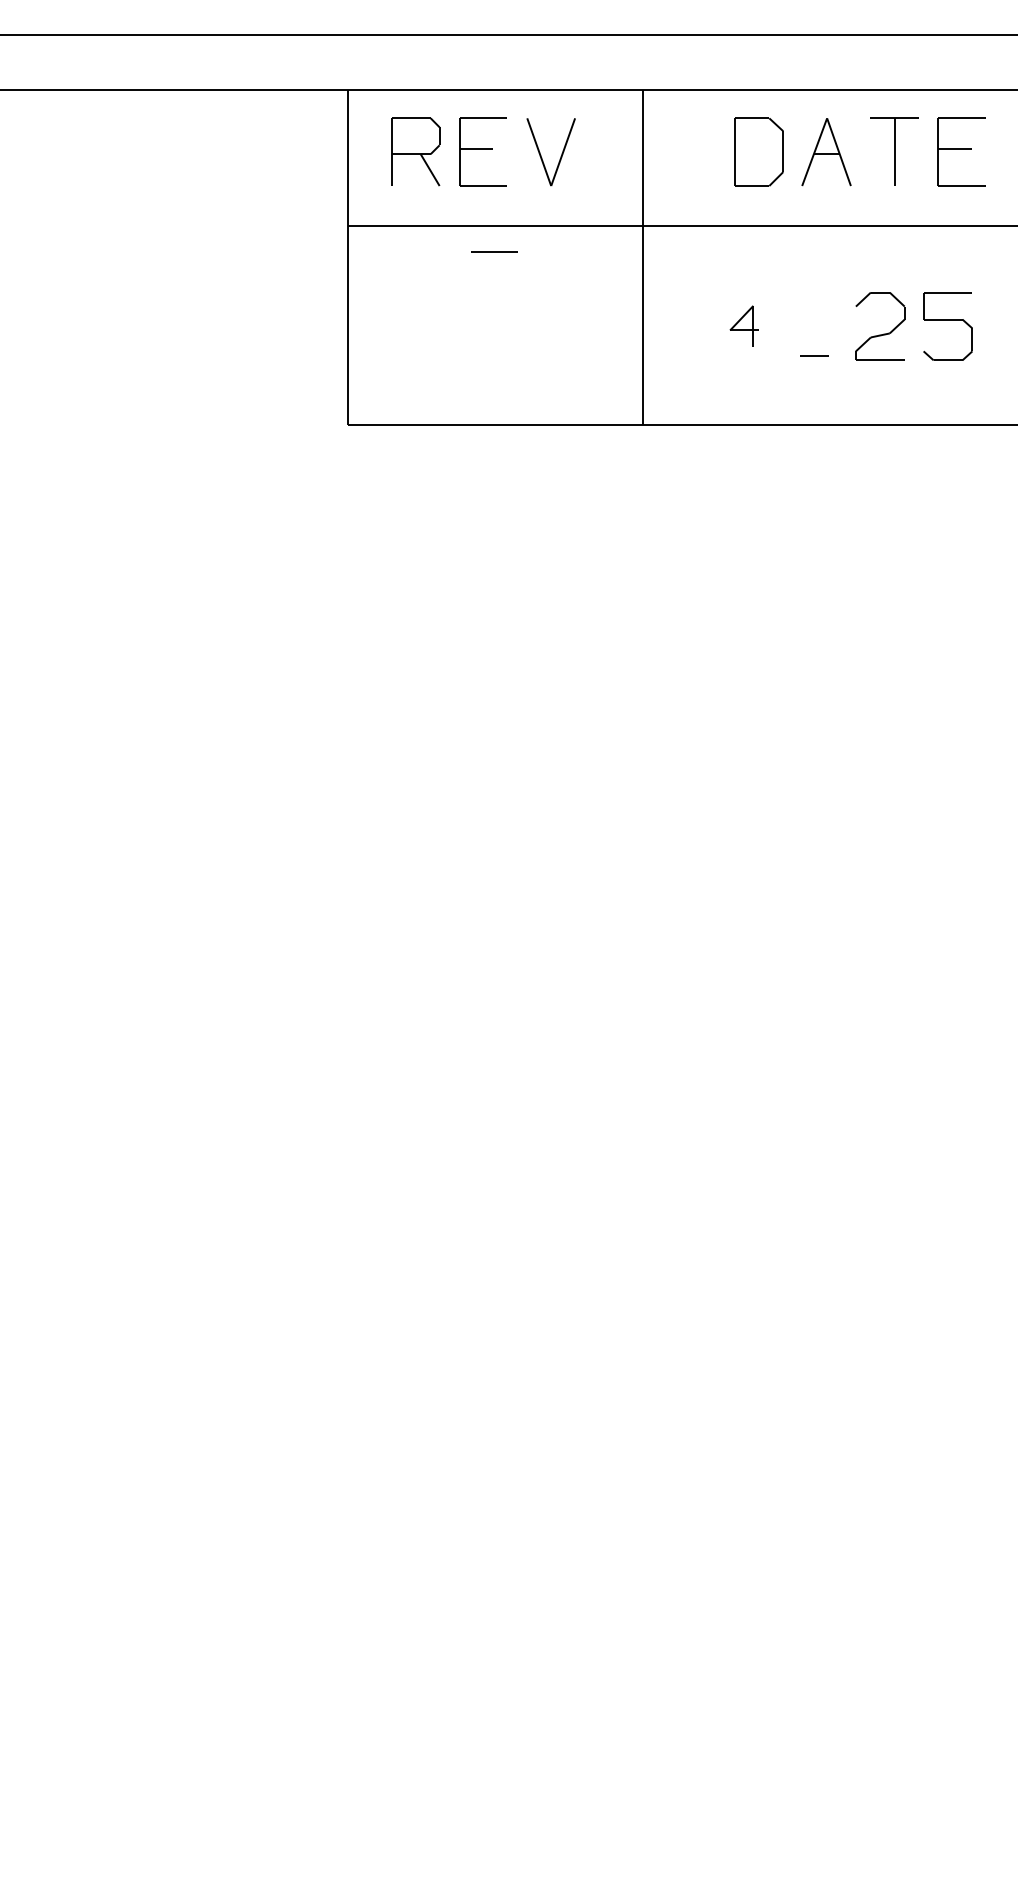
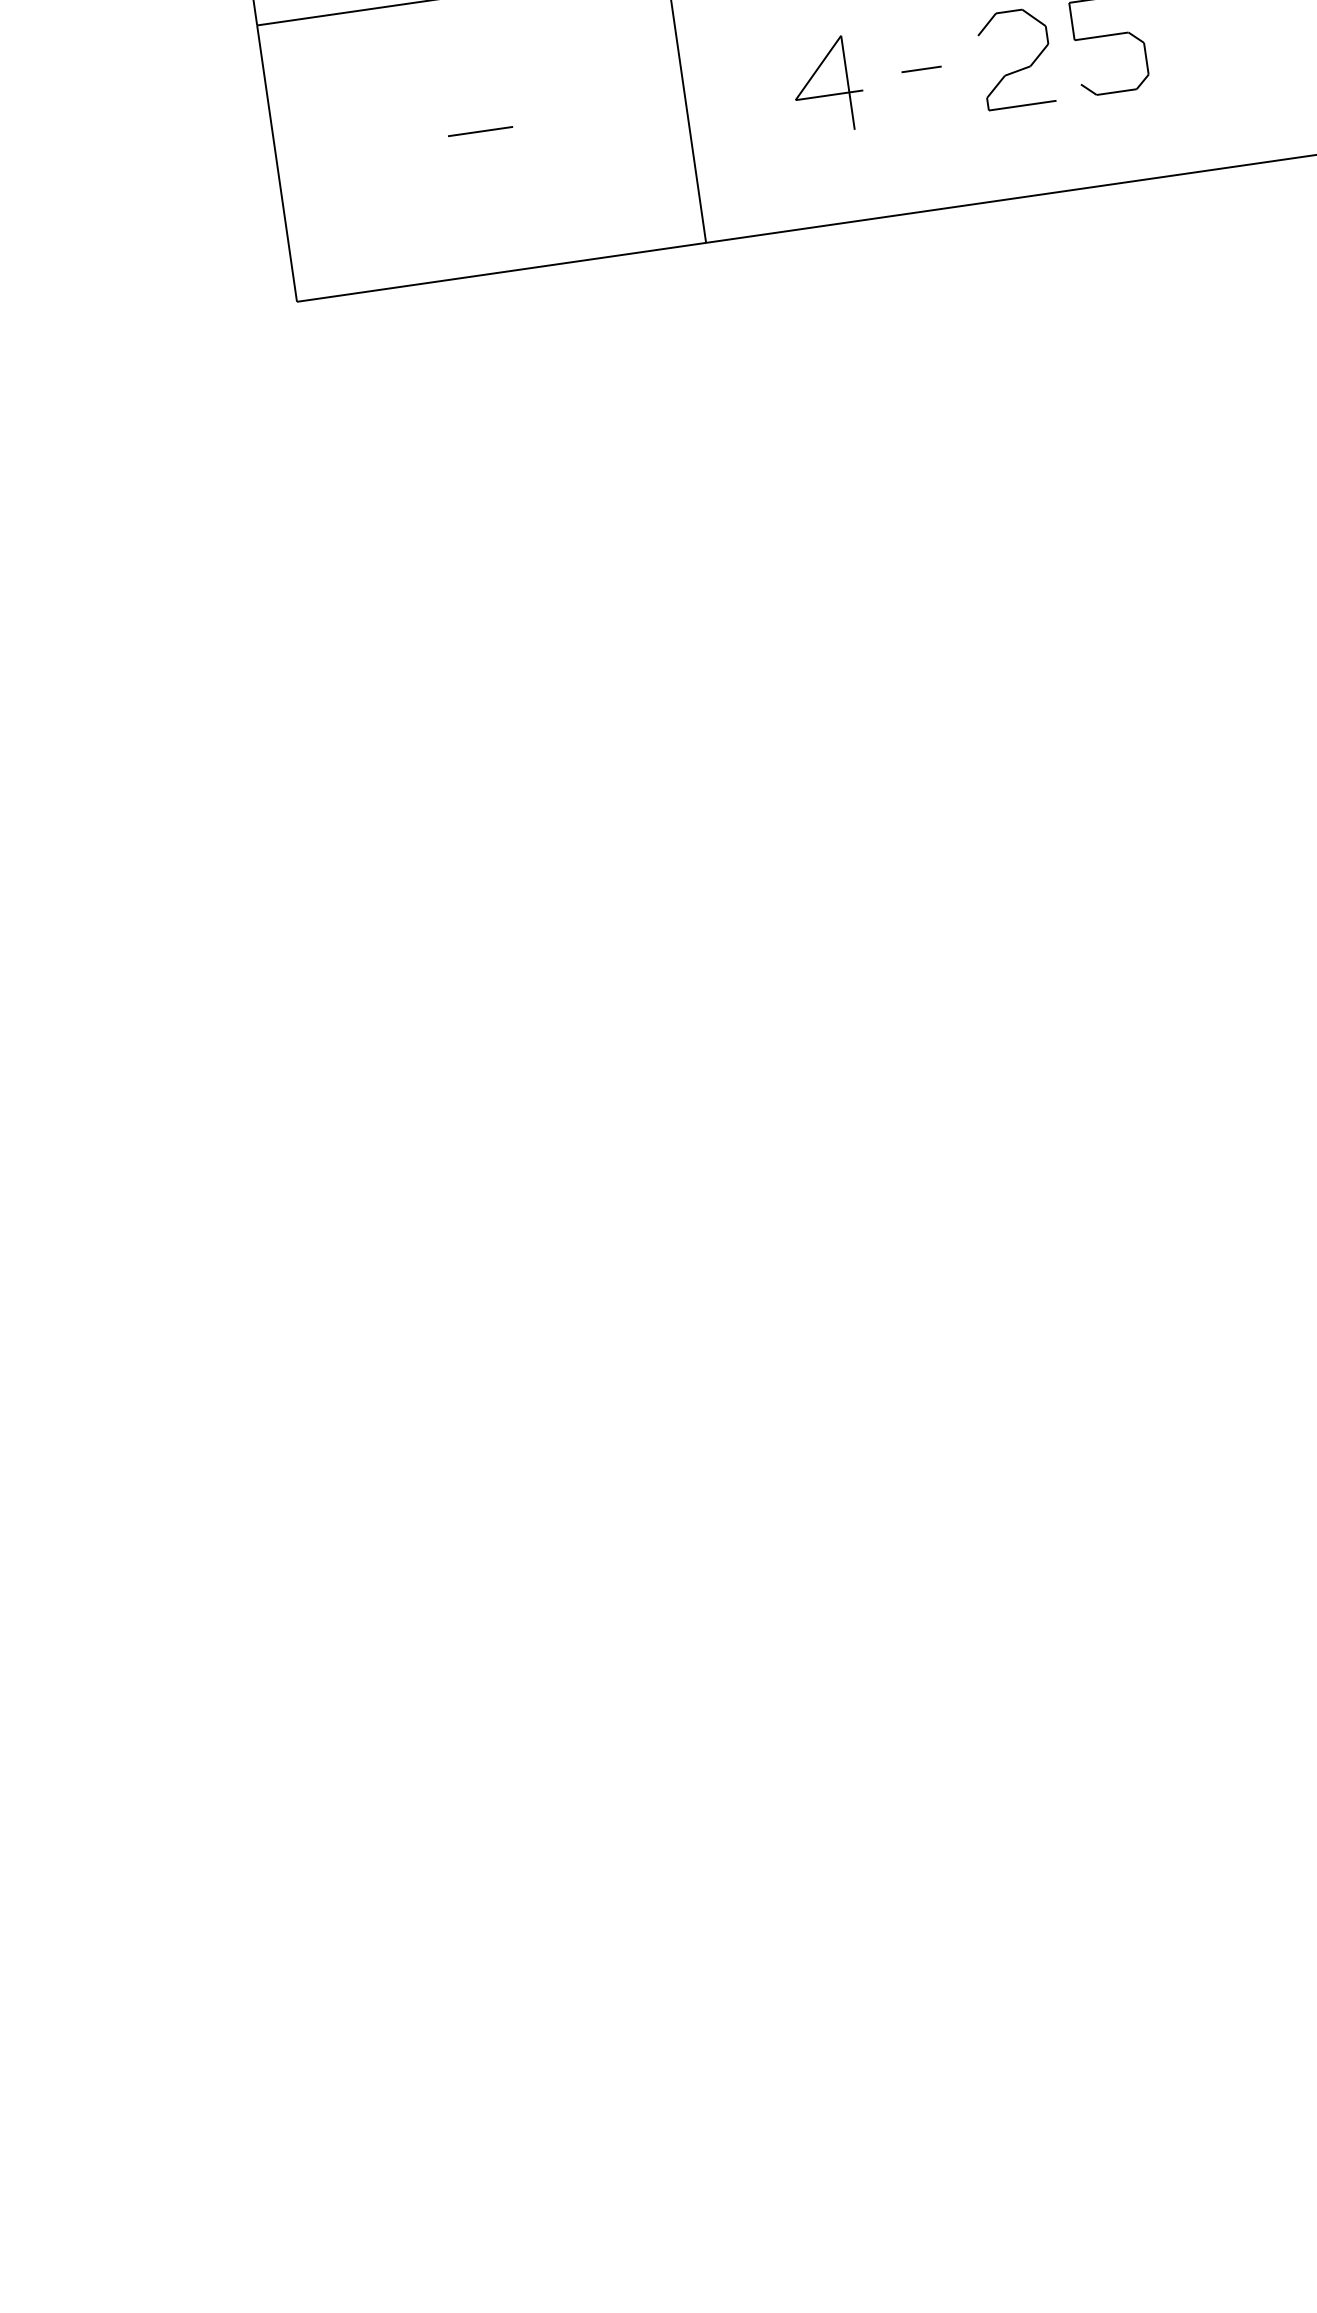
line: (494, 251) -> (479, 131), moved
part: (744, 325) -> (827, 84), size x1.67
line: (814, 355) -> (921, 69), moved

